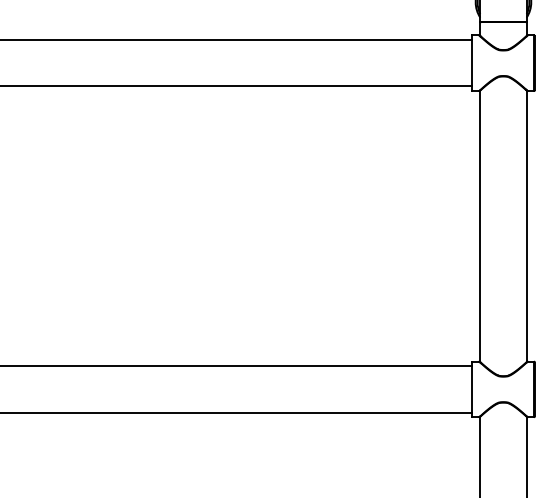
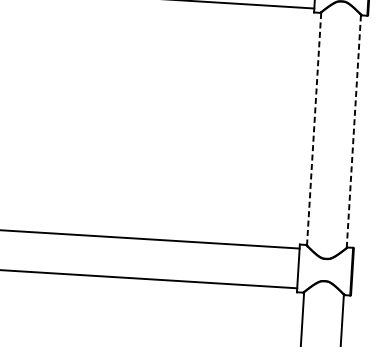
line: (480, 226) -> (314, 129), solid -> dashed
line: (526, 226) -> (353, 131), solid -> dashed

